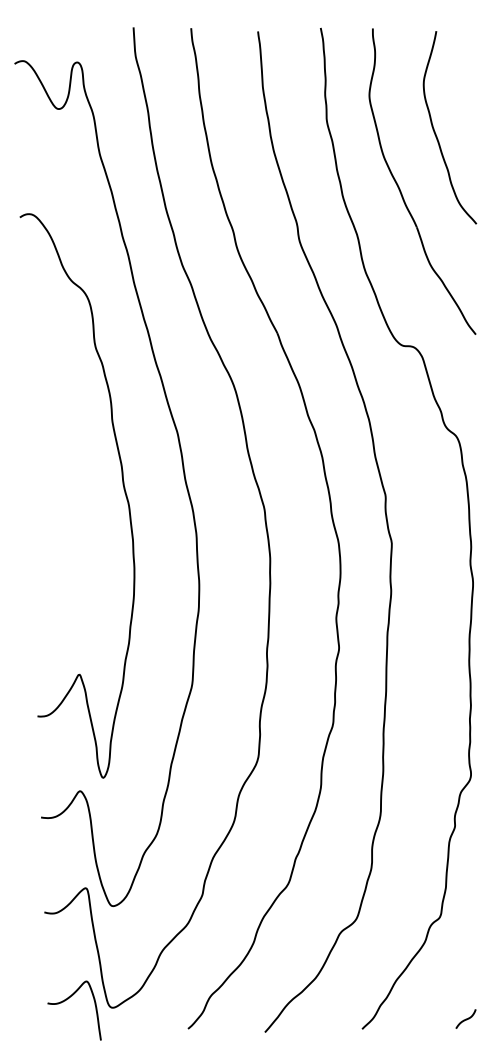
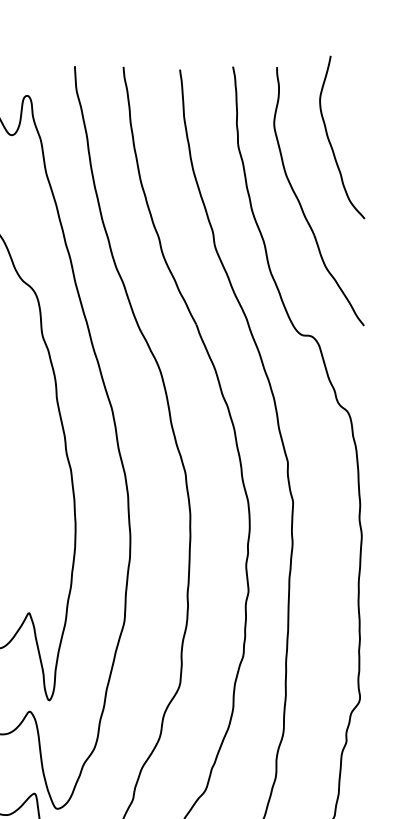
curve: (436, 133) -> (330, 142), moved

